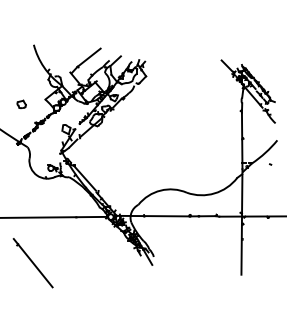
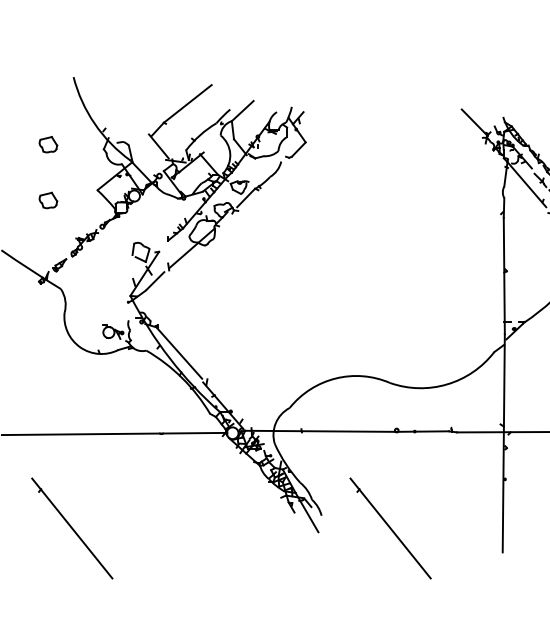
part: (21, 76) -> (48, 142), added
part: (186, 263) -> (389, 529), added

